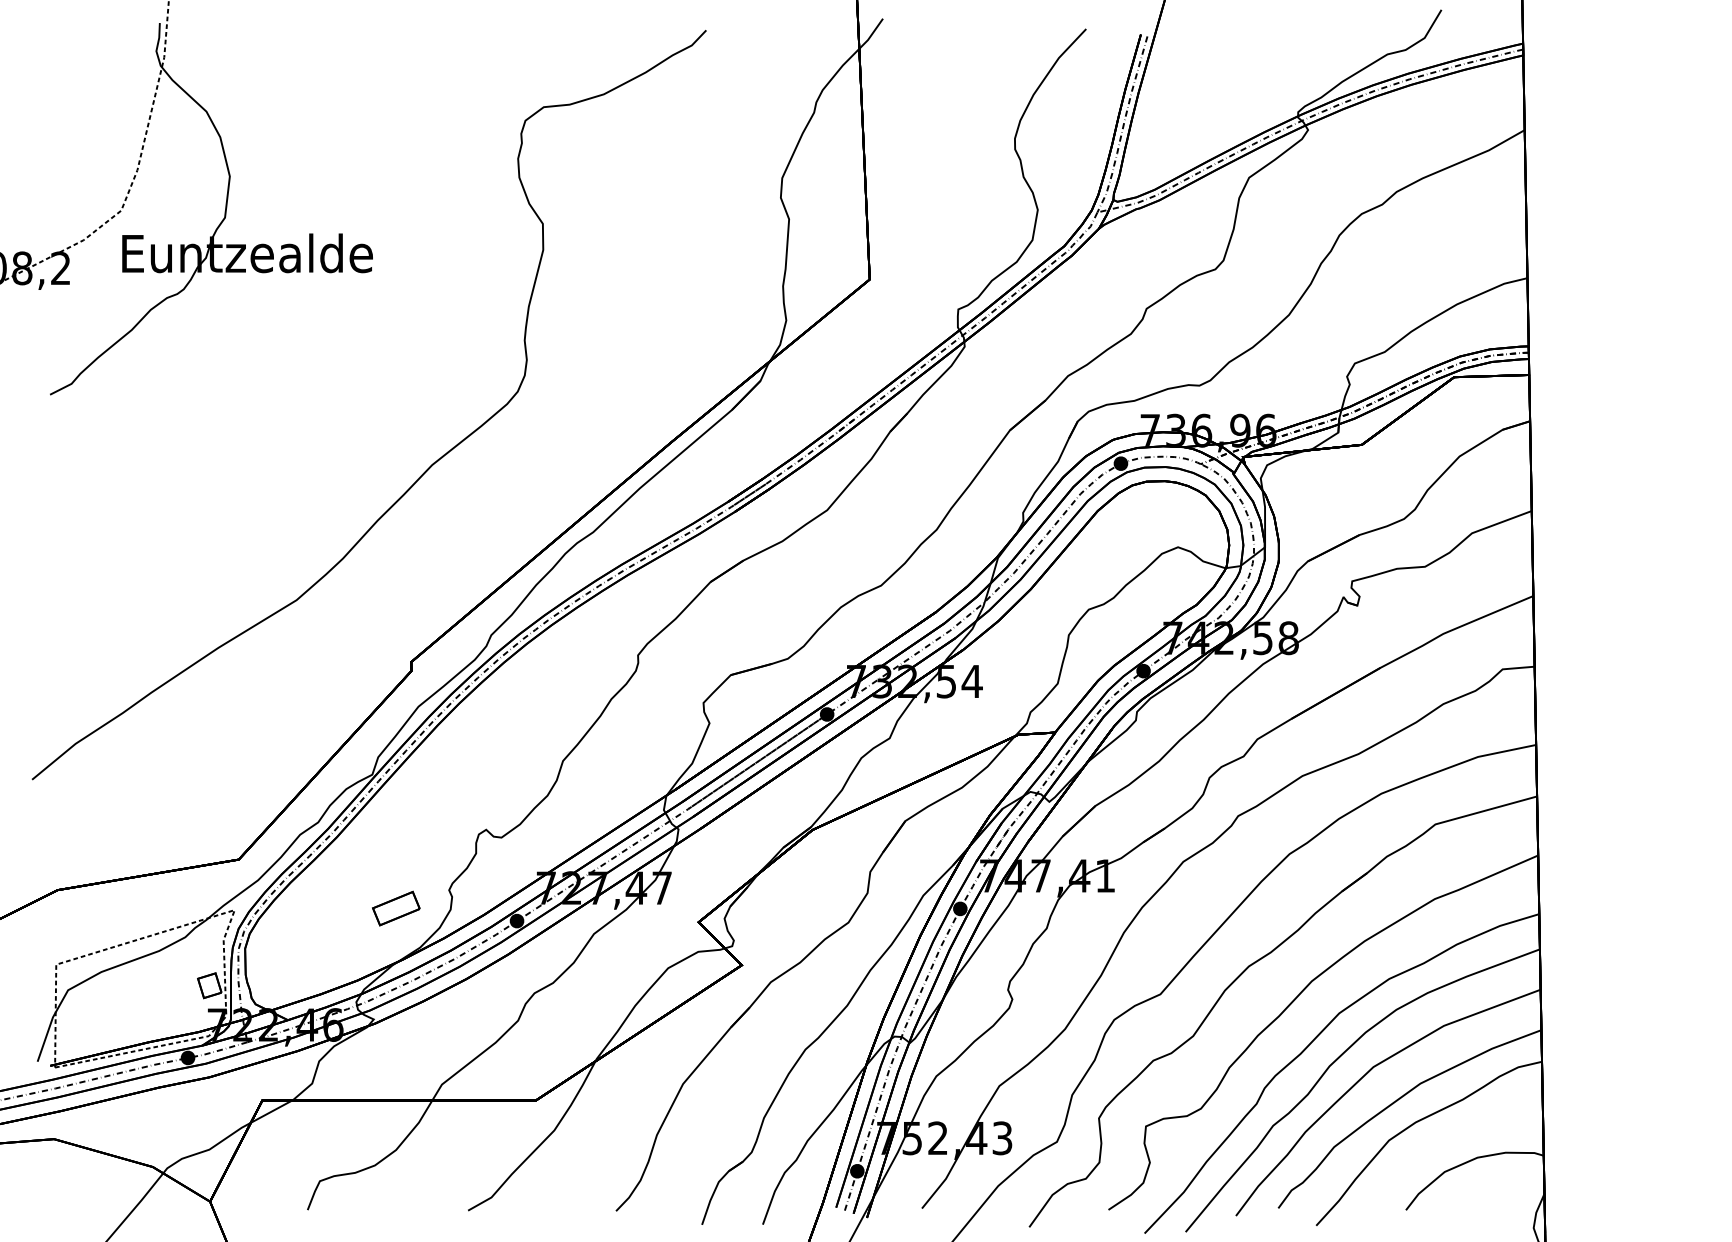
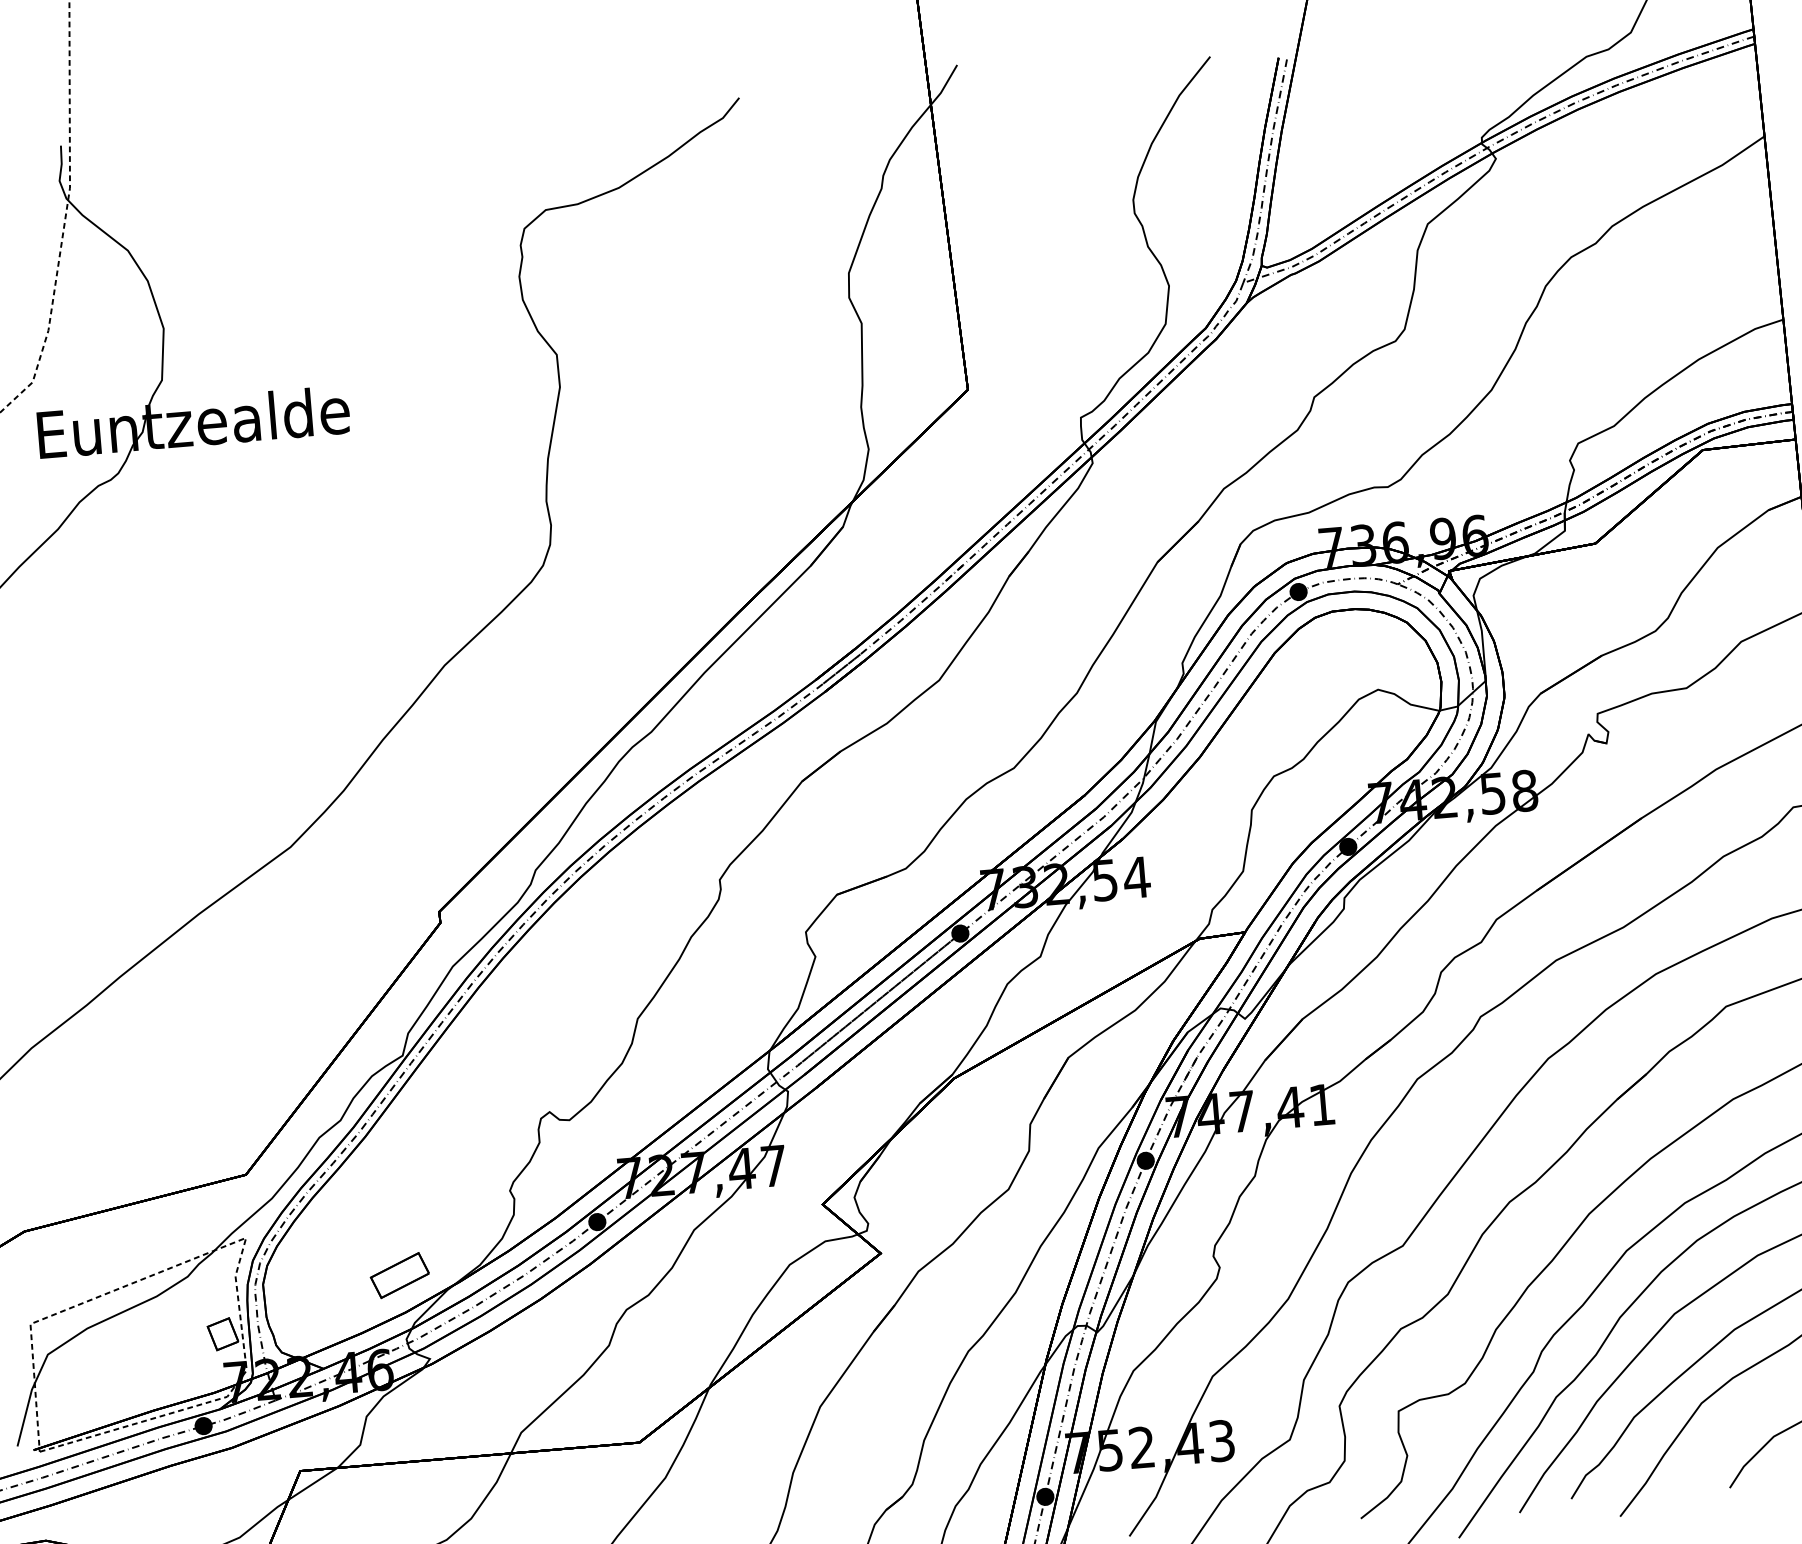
part: (396, 908) -> (400, 1275), moved

